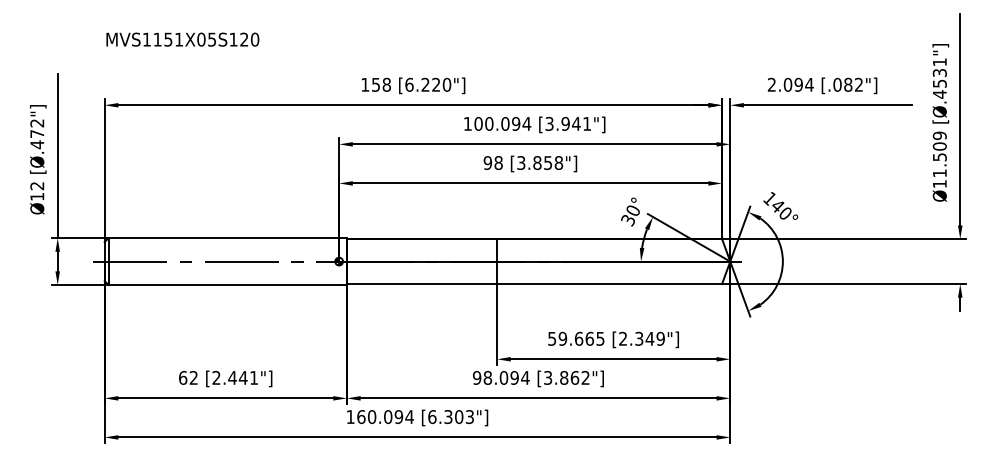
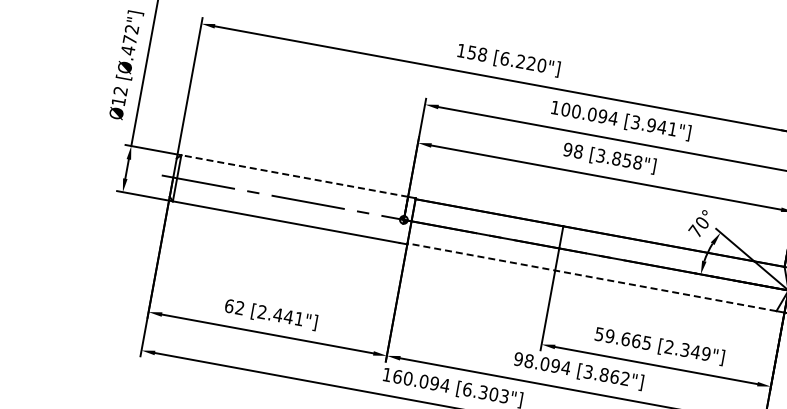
text: (627, 219) -> (695, 230), 30° -> 70°
line: (223, 238) -> (294, 176), solid -> dashed
line: (534, 284) -> (591, 277), solid -> dashed

